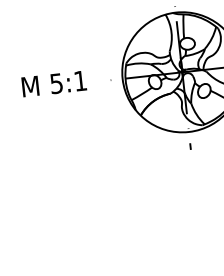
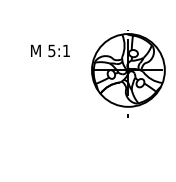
text: (54, 83) -> (50, 50), moved

